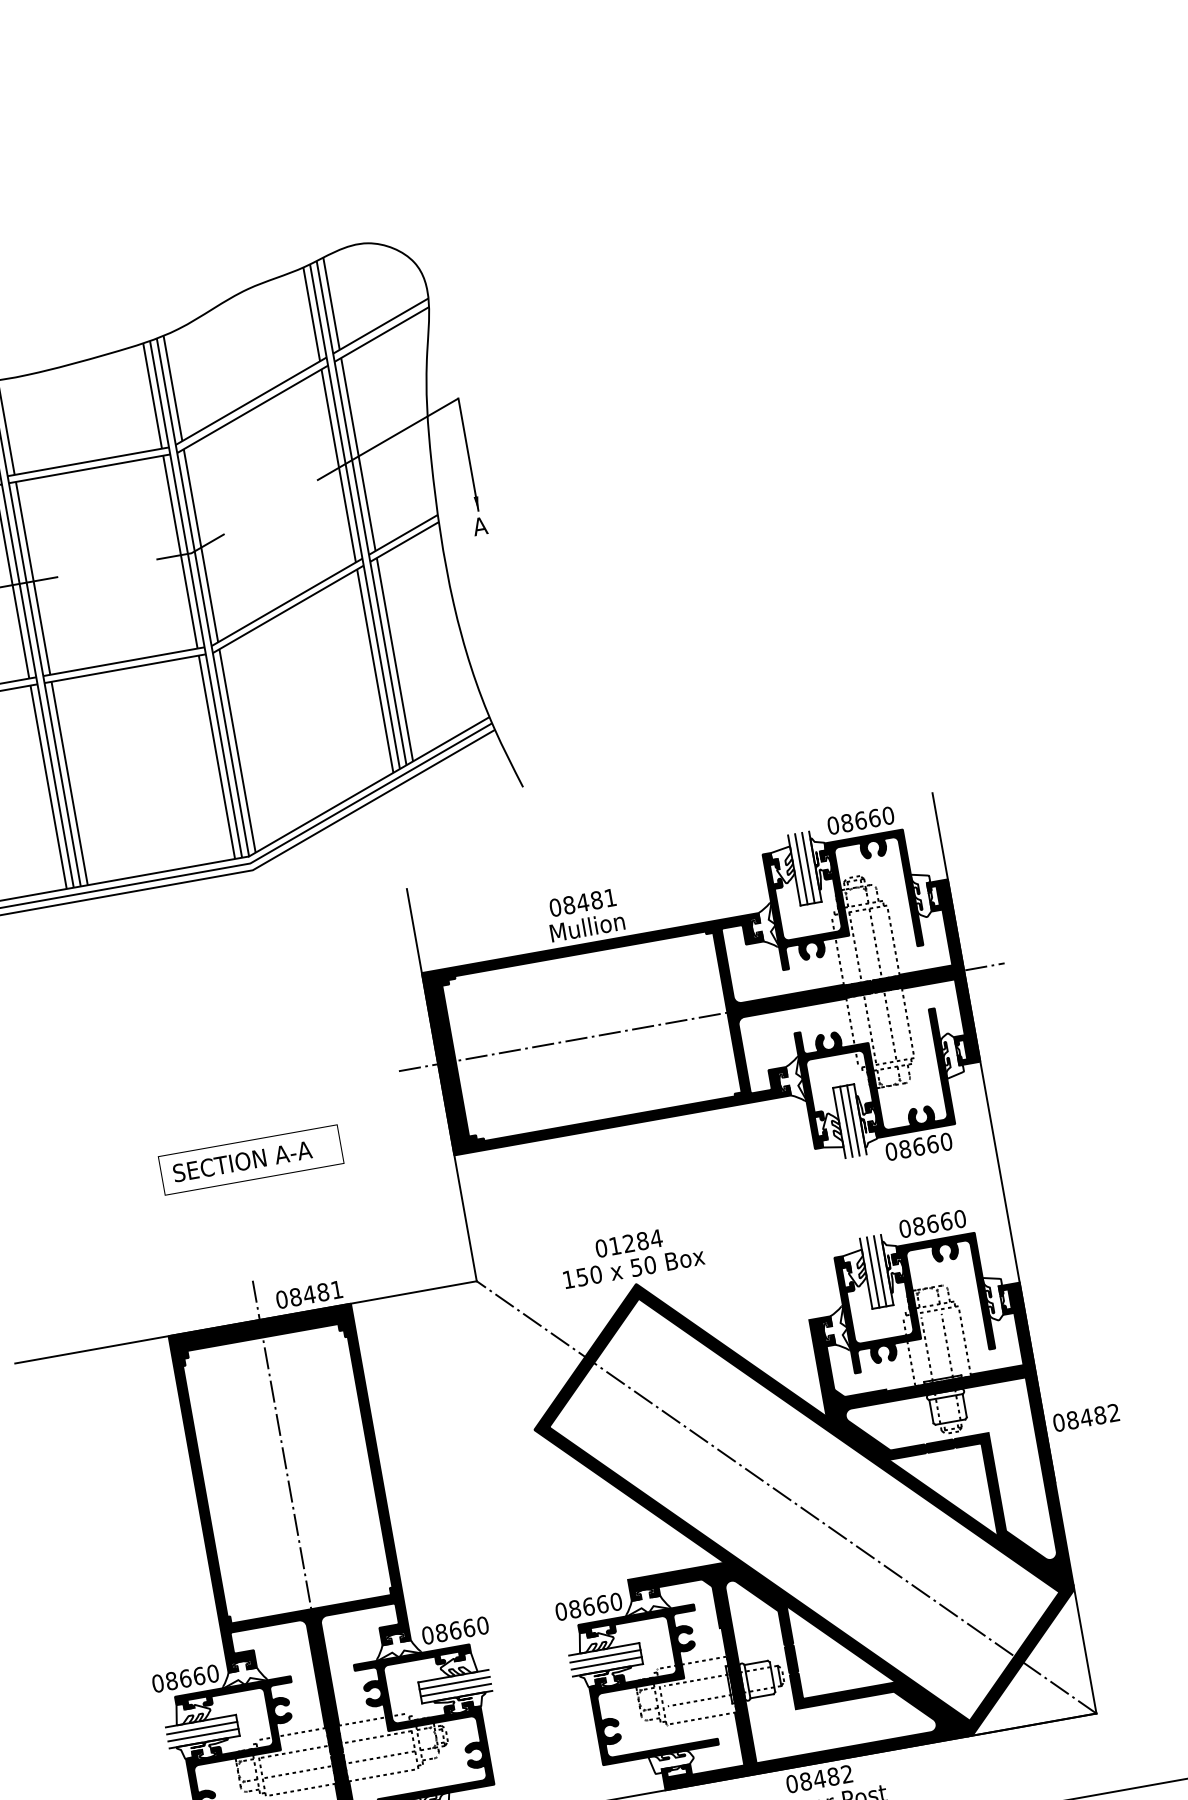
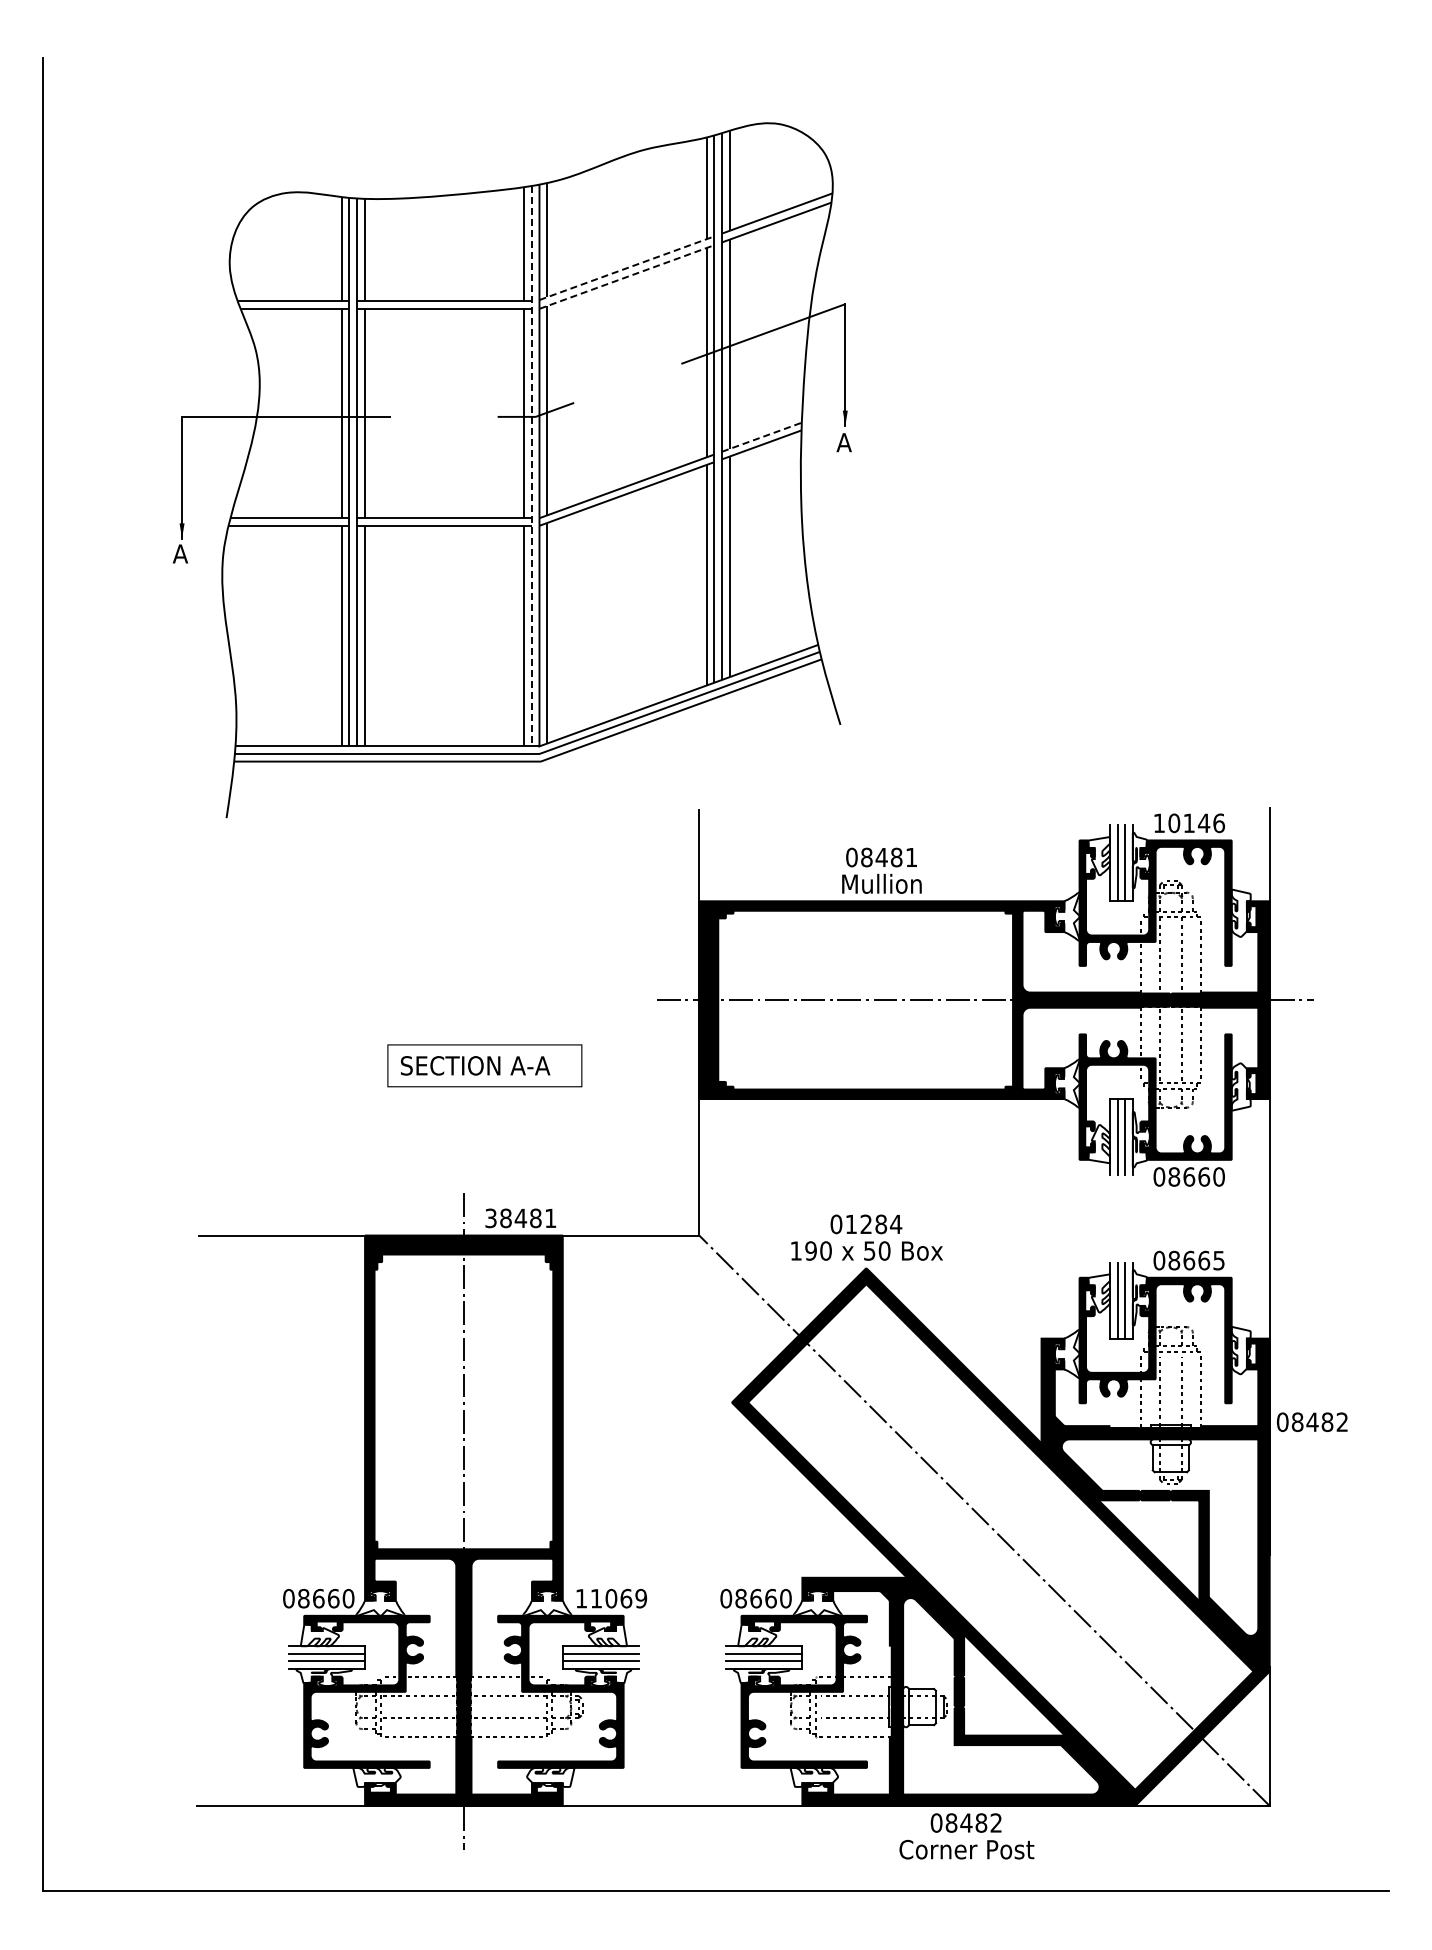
line: (251, 401) -> (627, 268), solid -> dashed
line: (253, 408) -> (627, 276), solid -> dashed
line: (404, 535) -> (762, 437), solid -> dashed
line: (195, 599) -> (531, 466), solid -> dashed
text: (861, 820) -> (1189, 823), 08660 -> 10146
text: (959, 1219) -> (1218, 1260), 08660 -> 08665
text: (581, 1276) -> (810, 1250), 150 -> 190
text: (281, 1299) -> (490, 1218), 08481 -> 38481
text: (1086, 1417) -> (1312, 1421), moved
text: (455, 1630) -> (611, 1598), 08660 -> 11069

